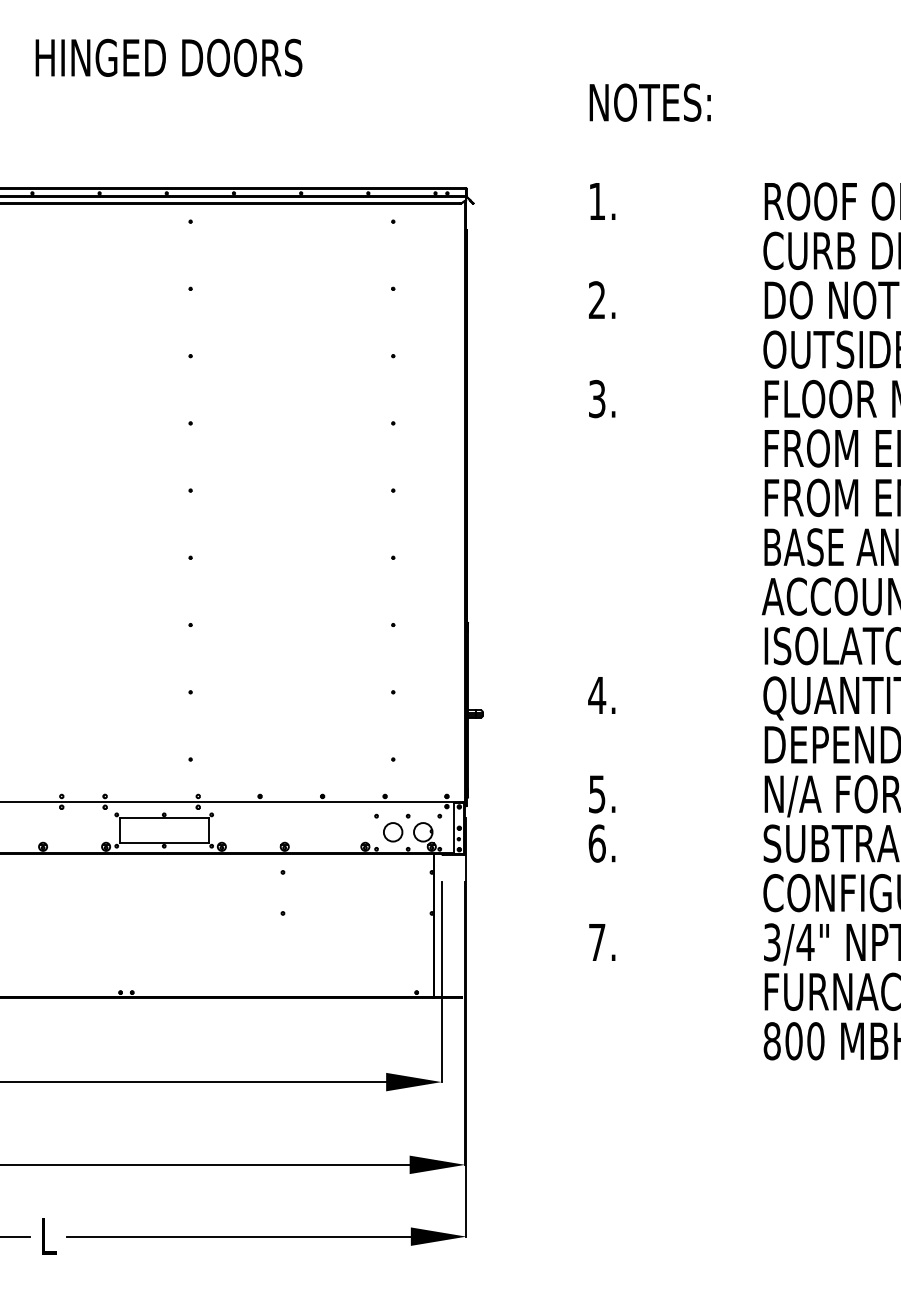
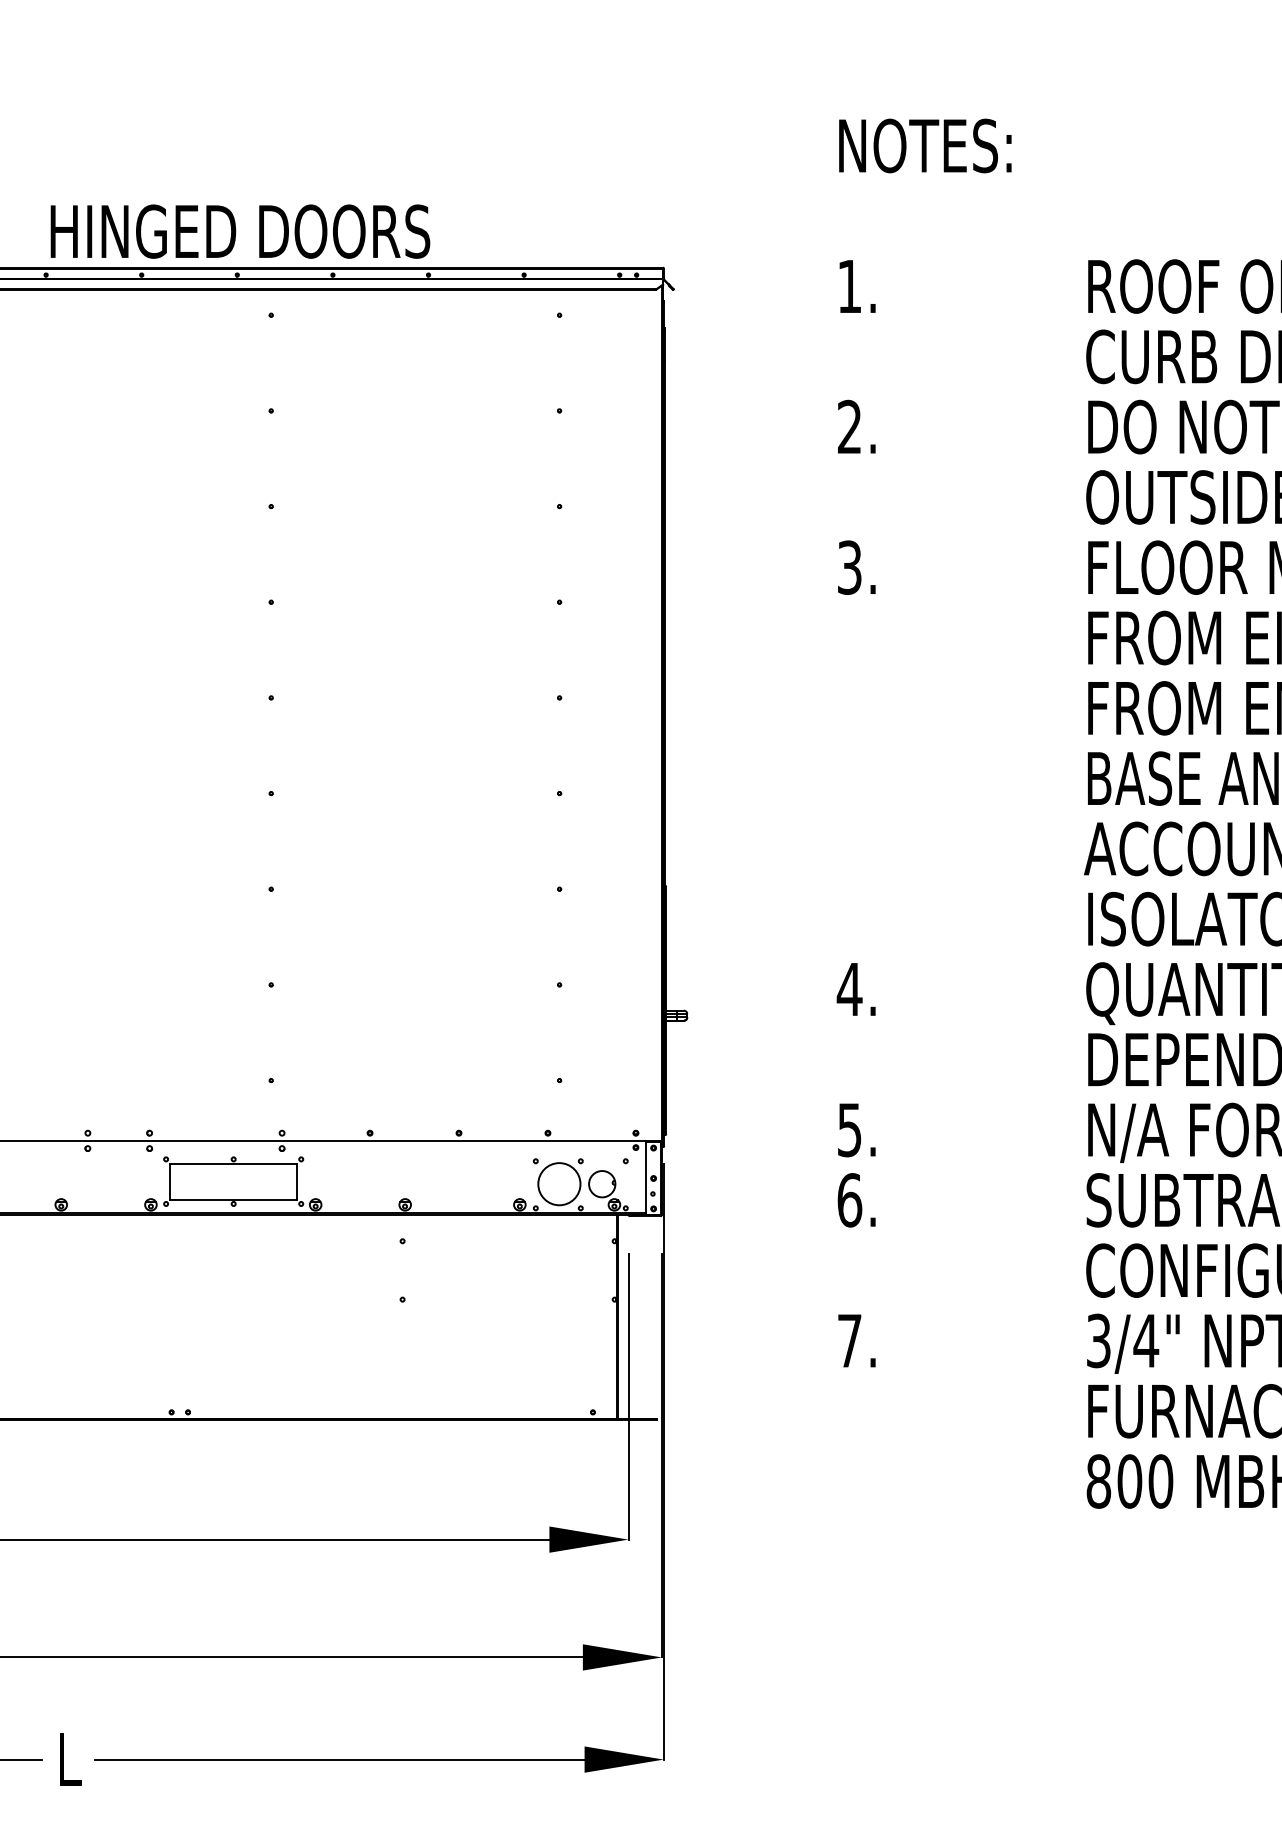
text: (168, 57) -> (239, 231), moved
circle: (392, 832) -> (558, 1184), size x1.6

